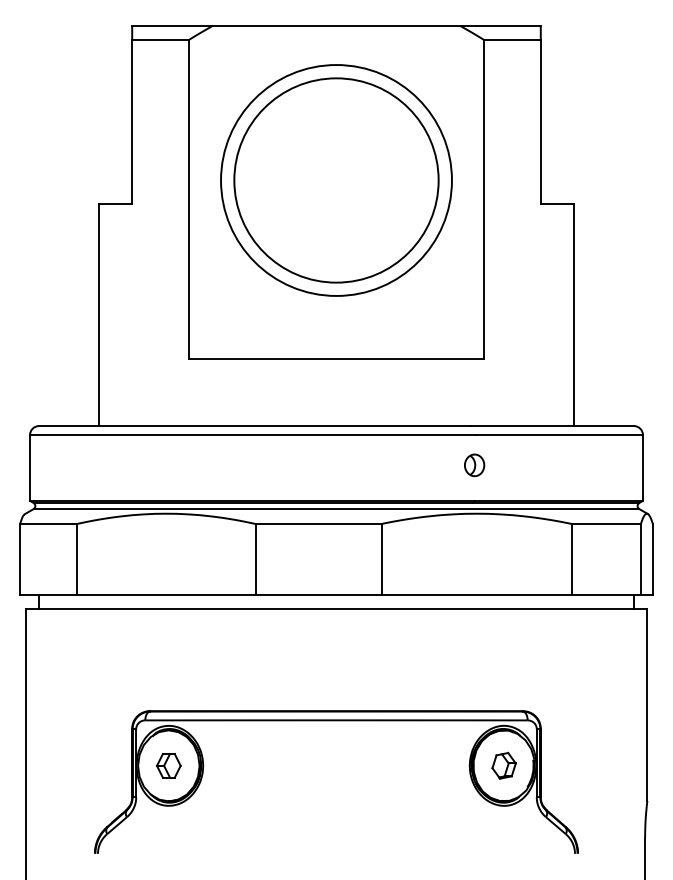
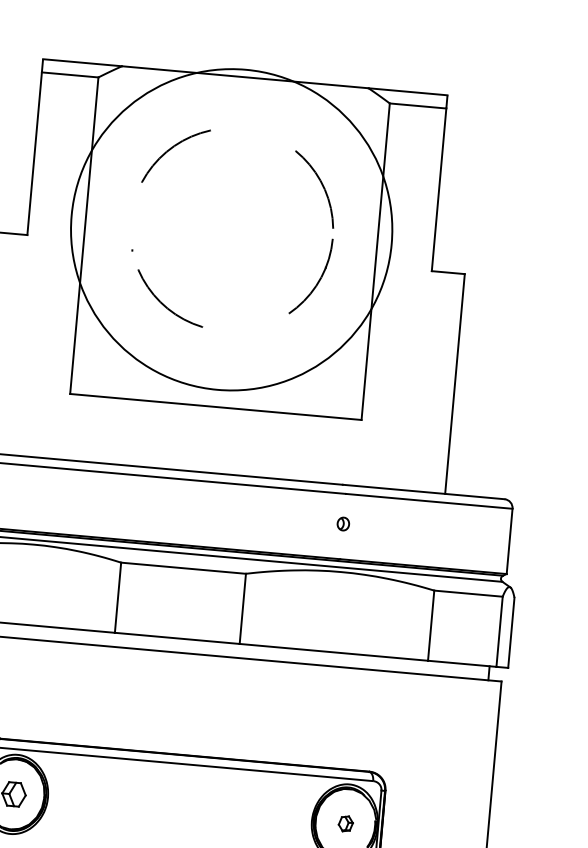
circle: (336, 180) -> (231, 229), size x1.4
circle: (336, 180) -> (231, 229), solid -> dashed
part: (474, 465) -> (343, 524), size x0.6
part: (503, 765) -> (345, 823), size x0.6

